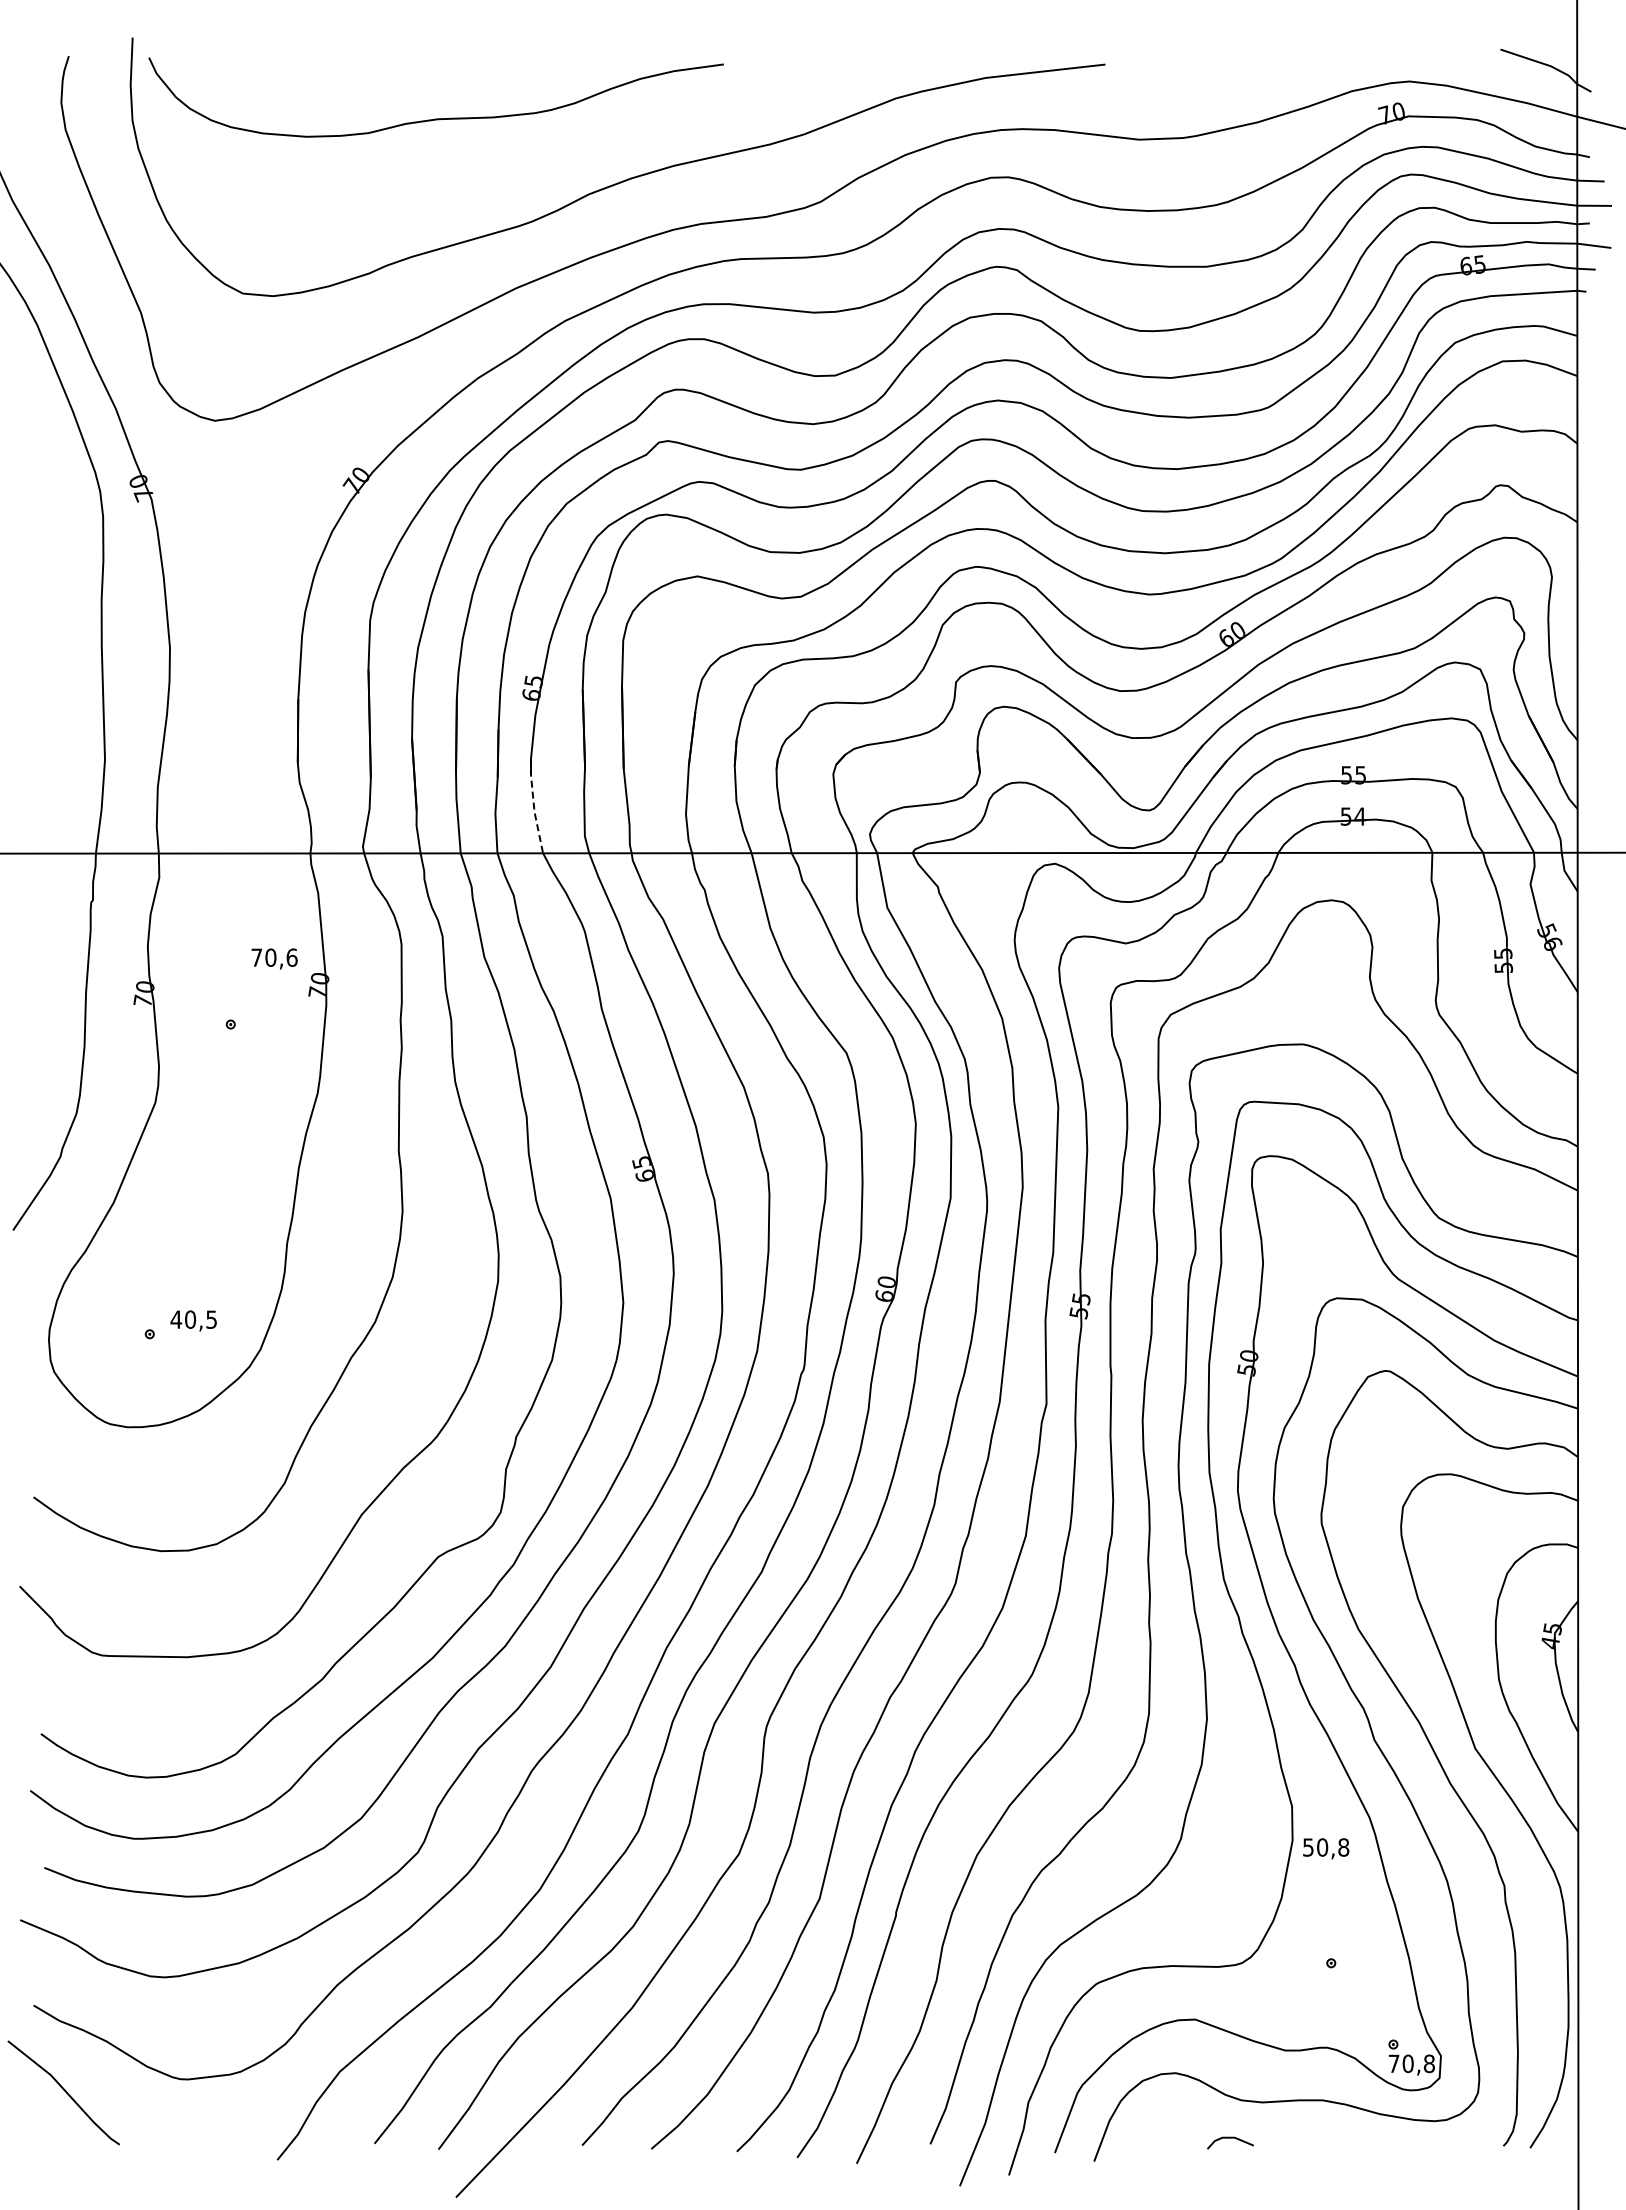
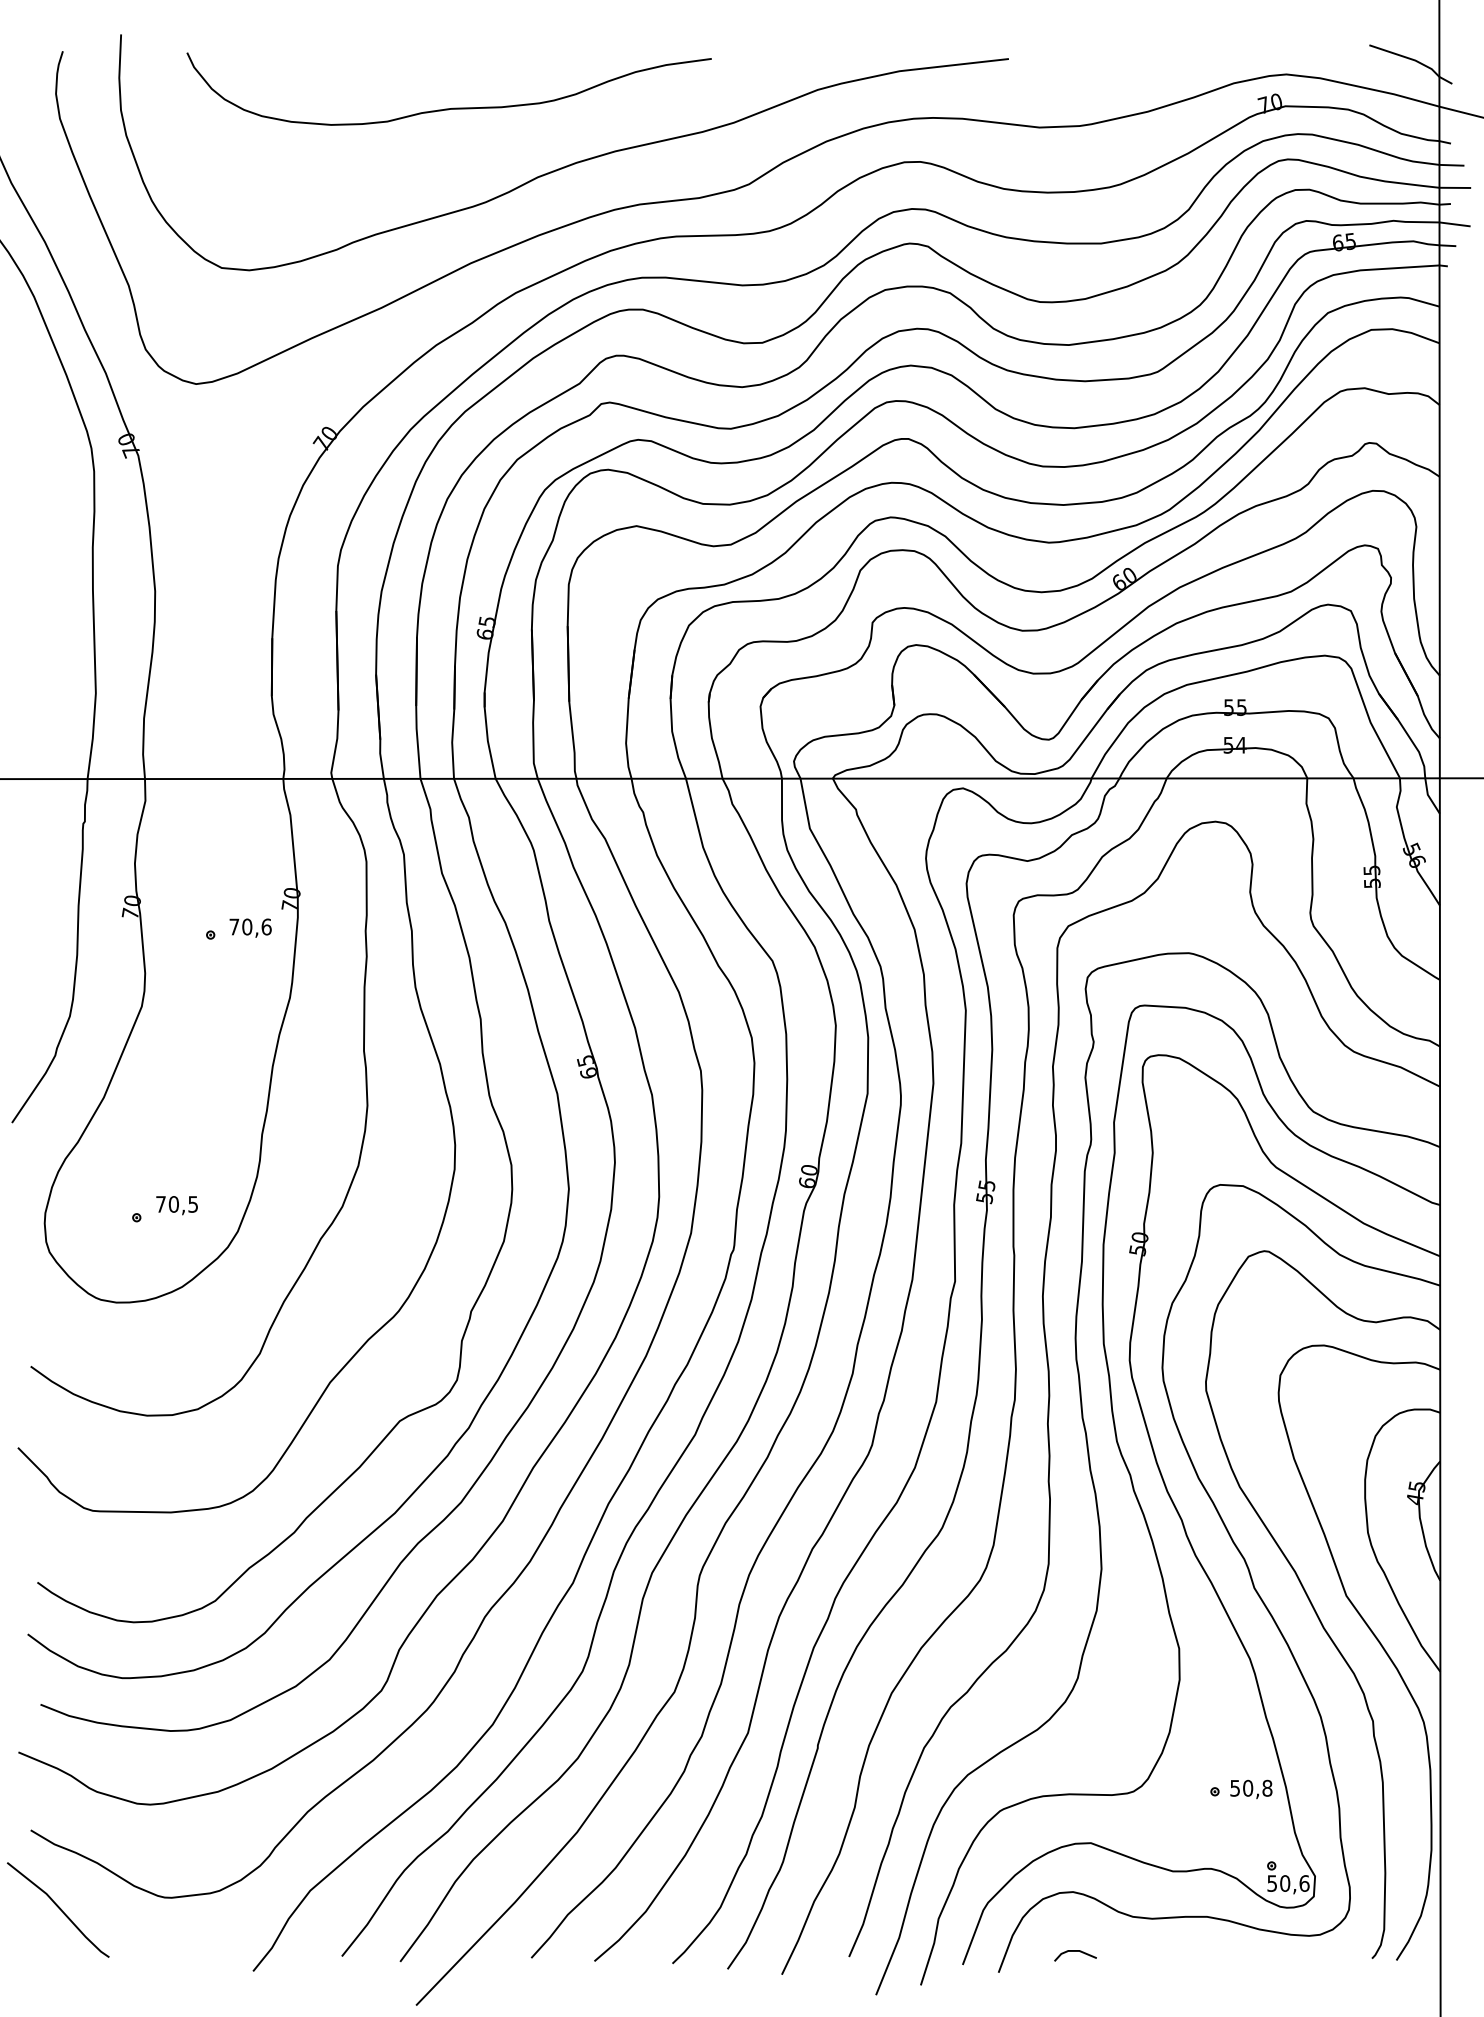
curve: (435, 118) -> (448, 108), moved
line: (533, 806) -> (486, 736), dashed -> solid
text: (274, 958) -> (250, 927), moved
text: (176, 1319) -> (161, 1204), 40,5 -> 70,5
text: (1326, 1848) -> (1251, 1789), moved
text: (1411, 2063) -> (1288, 1883), 70,8 -> 50,6
line: (1230, 2138) -> (1075, 1951), moved

